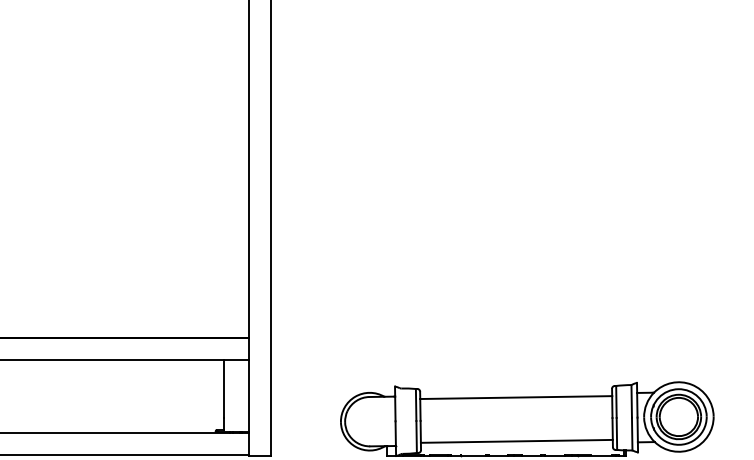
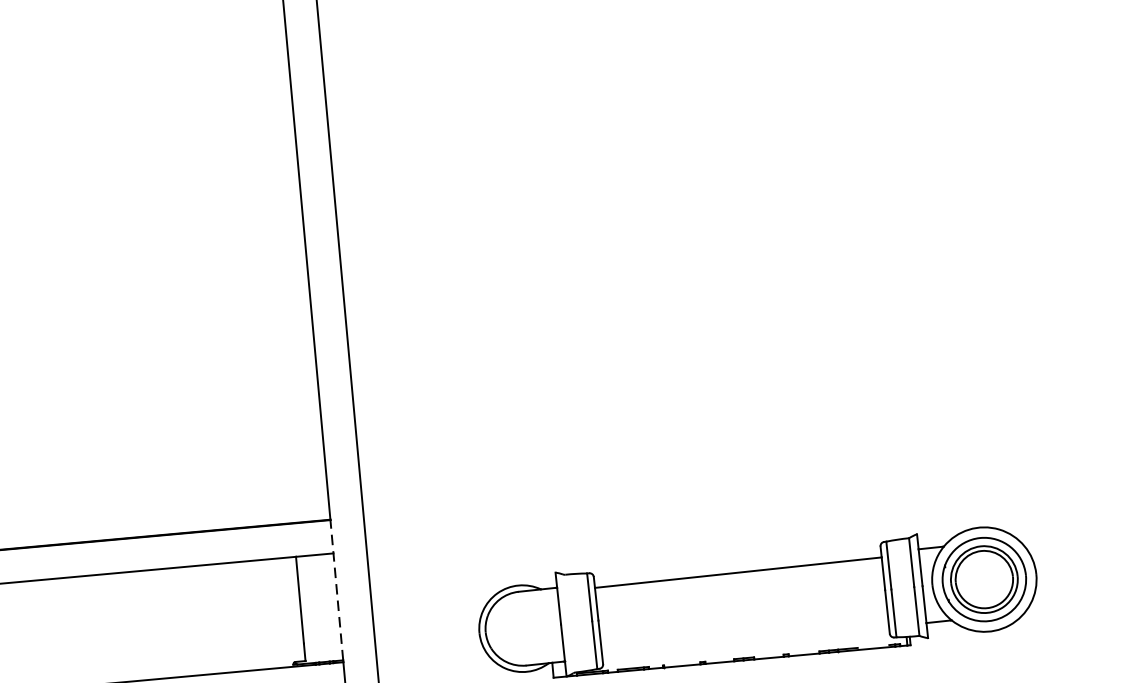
line: (248, 385) -> (336, 591), solid -> dashed
line: (516, 440) -> (744, 636), removed

